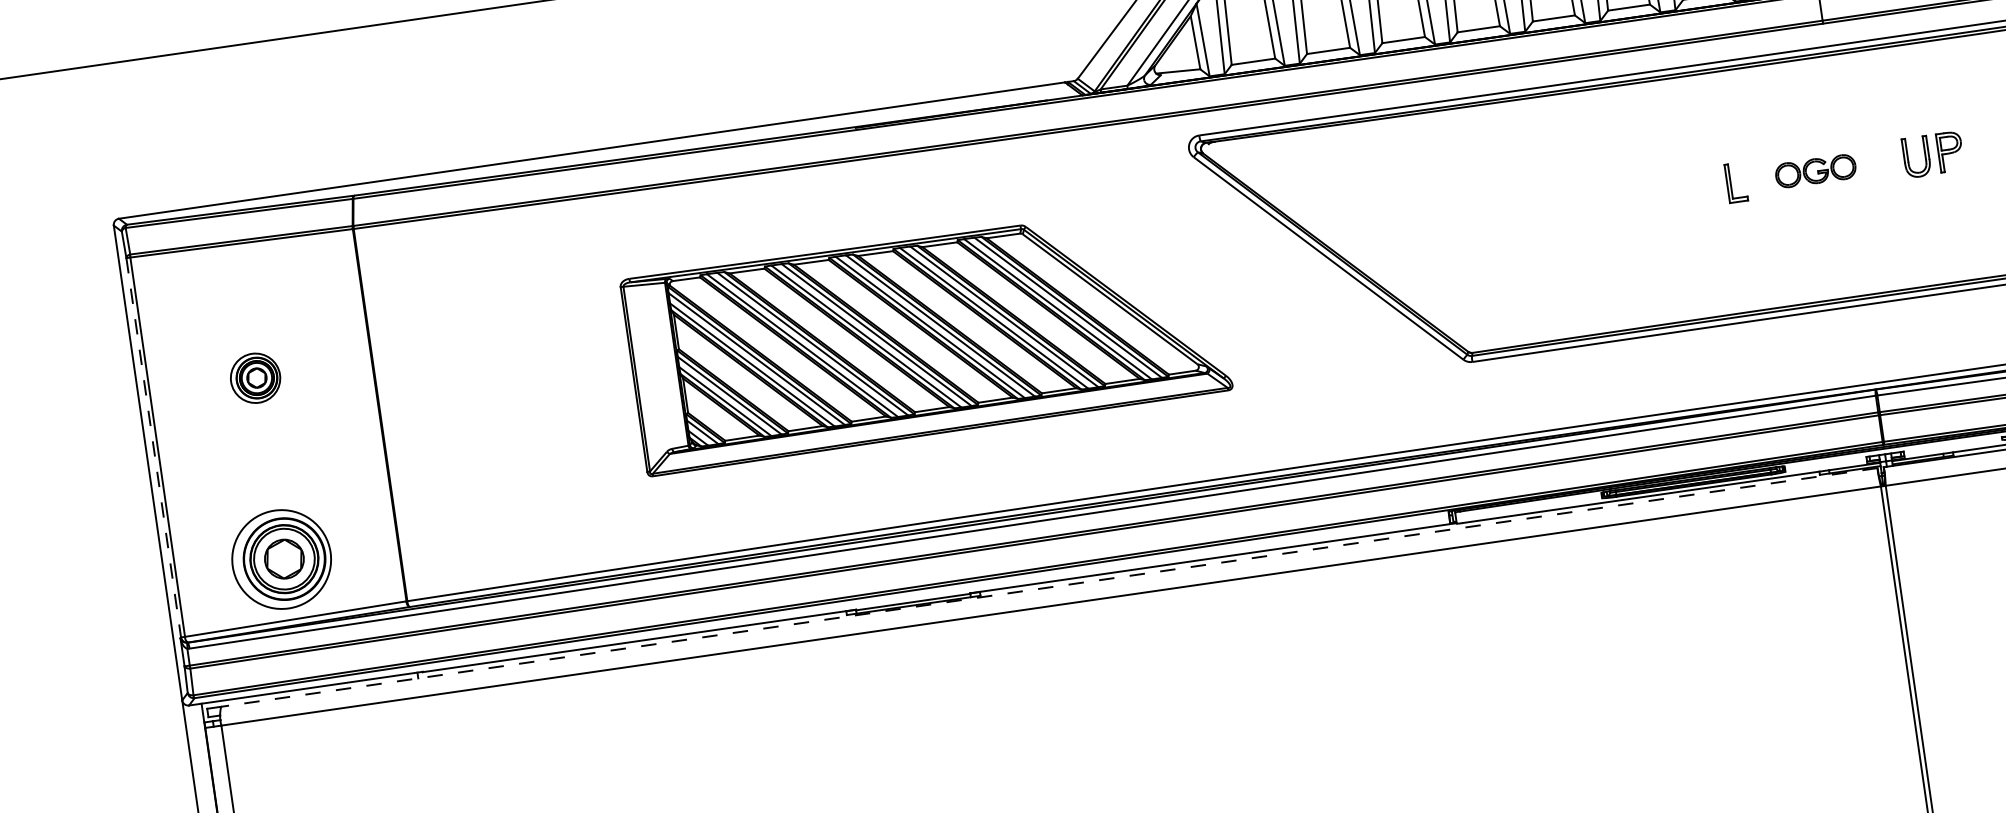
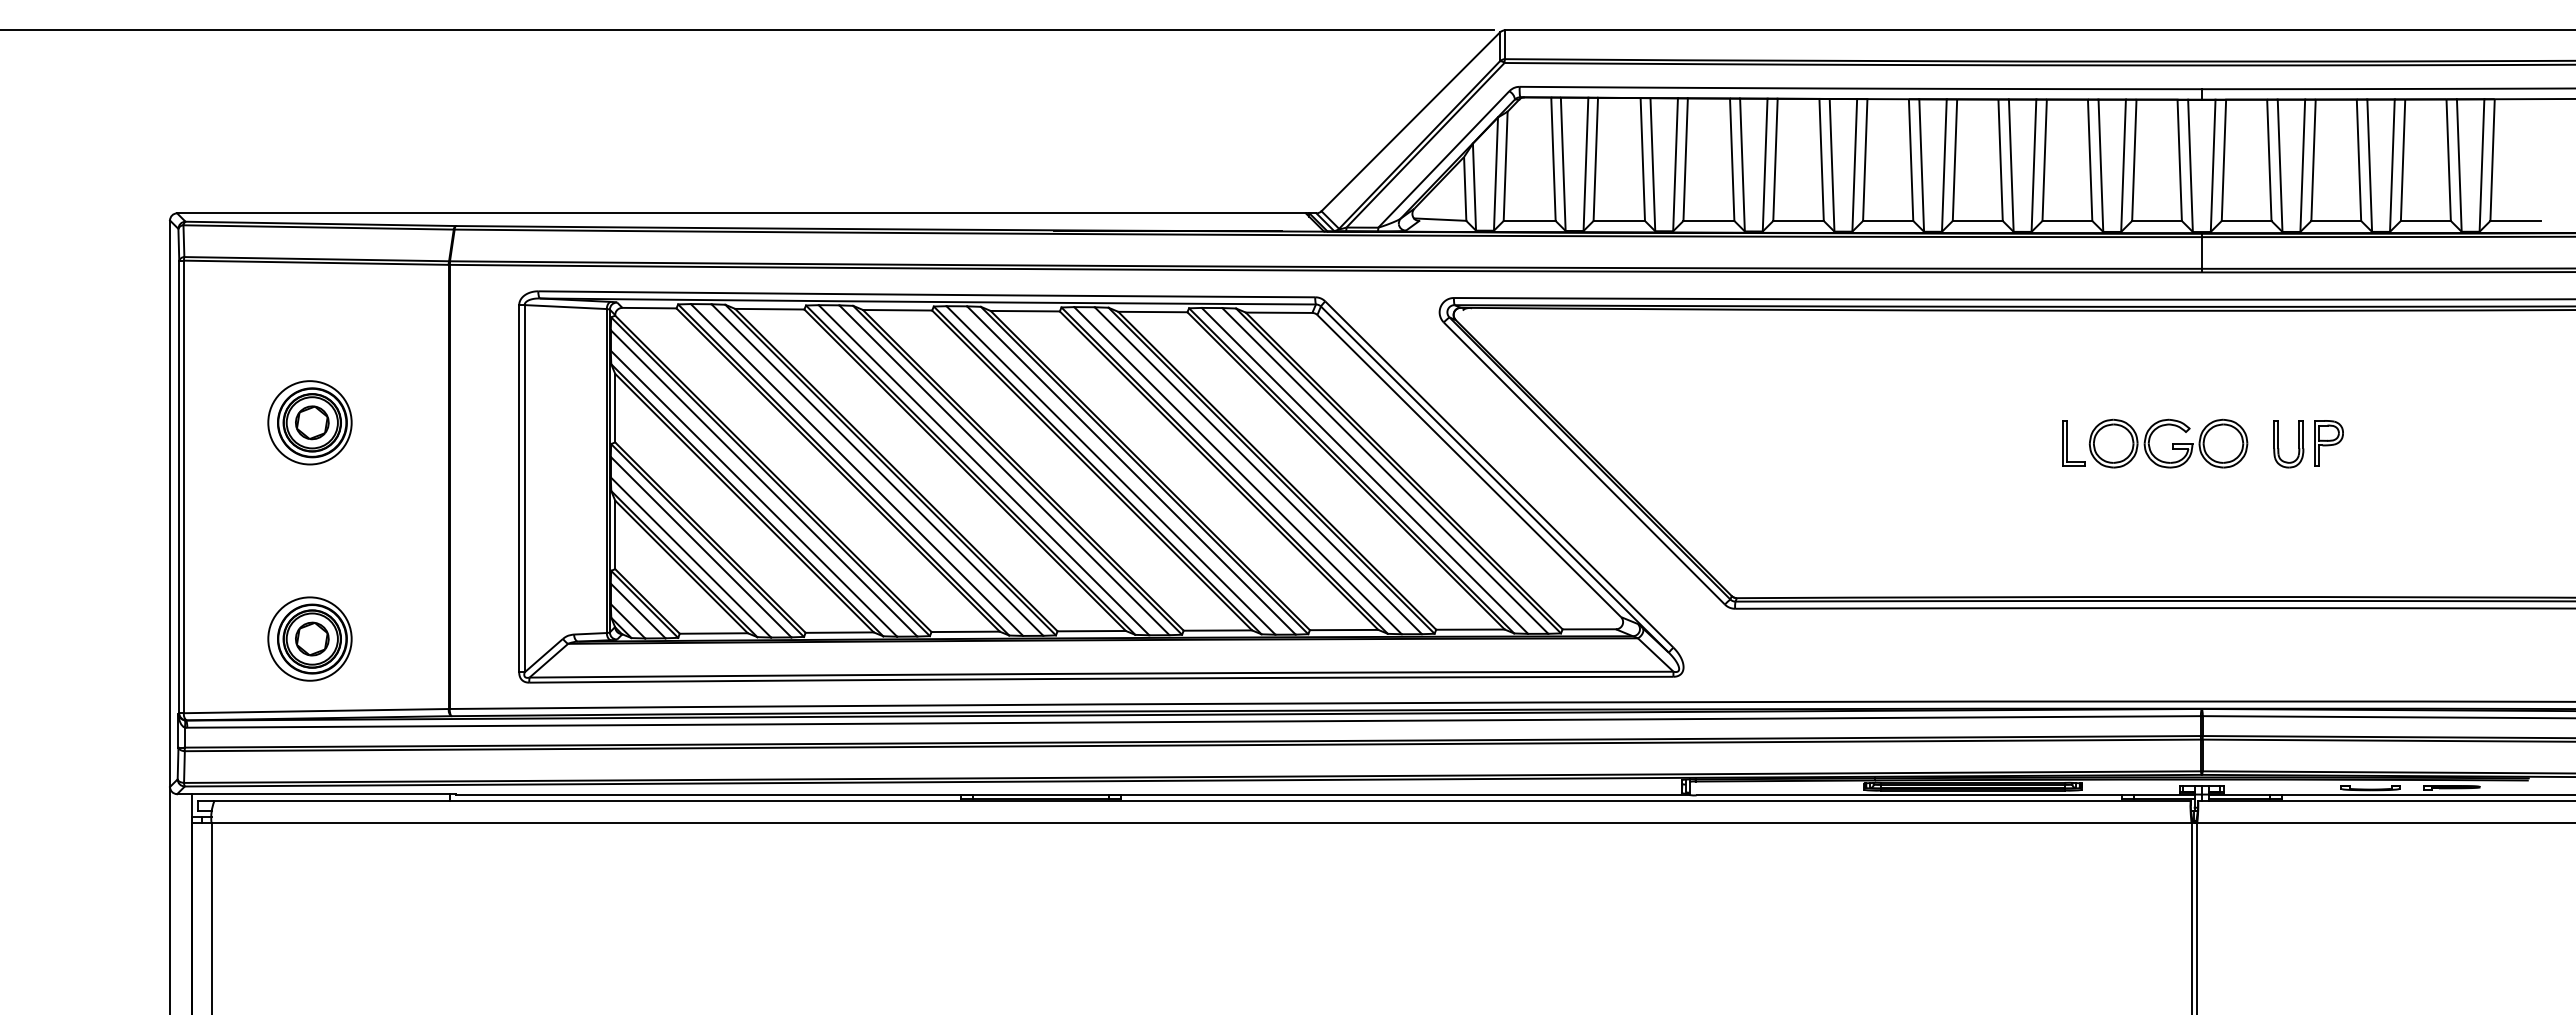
part: (1815, 171) -> (2168, 443), size x1.67
part: (926, 336) -> (1101, 486), size x1.67
part: (255, 378) -> (309, 422), size x1.43
line: (154, 448) -> (179, 487), dashed -> solid
part: (281, 559) -> (309, 638), size x0.71
line: (1049, 587) -> (1202, 801), dashed -> solid

